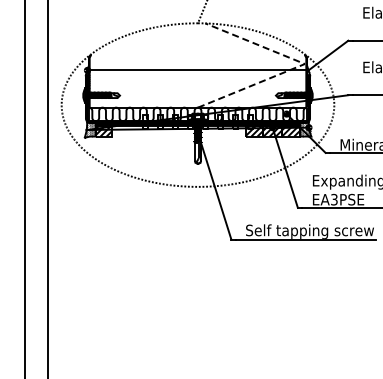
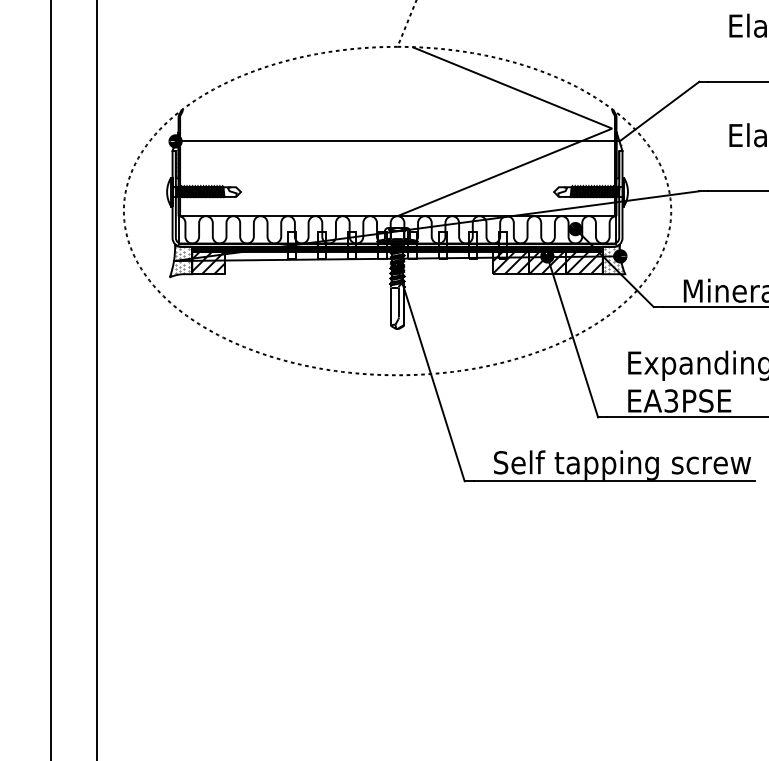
line: (302, 65) -> (607, 131), dashed -> solid

